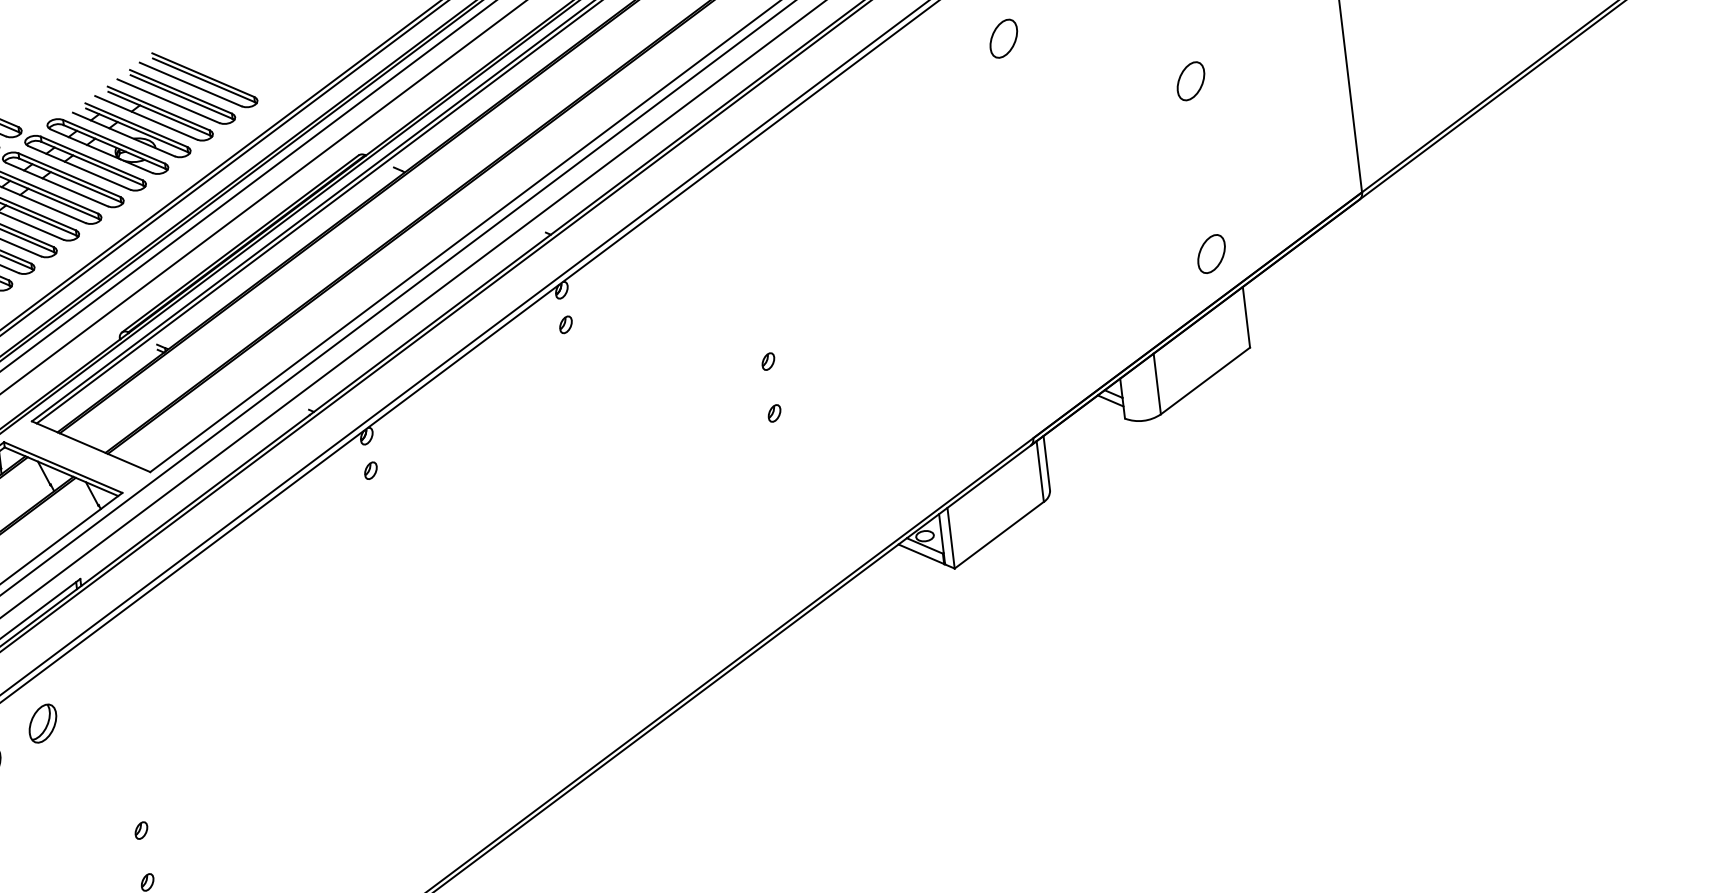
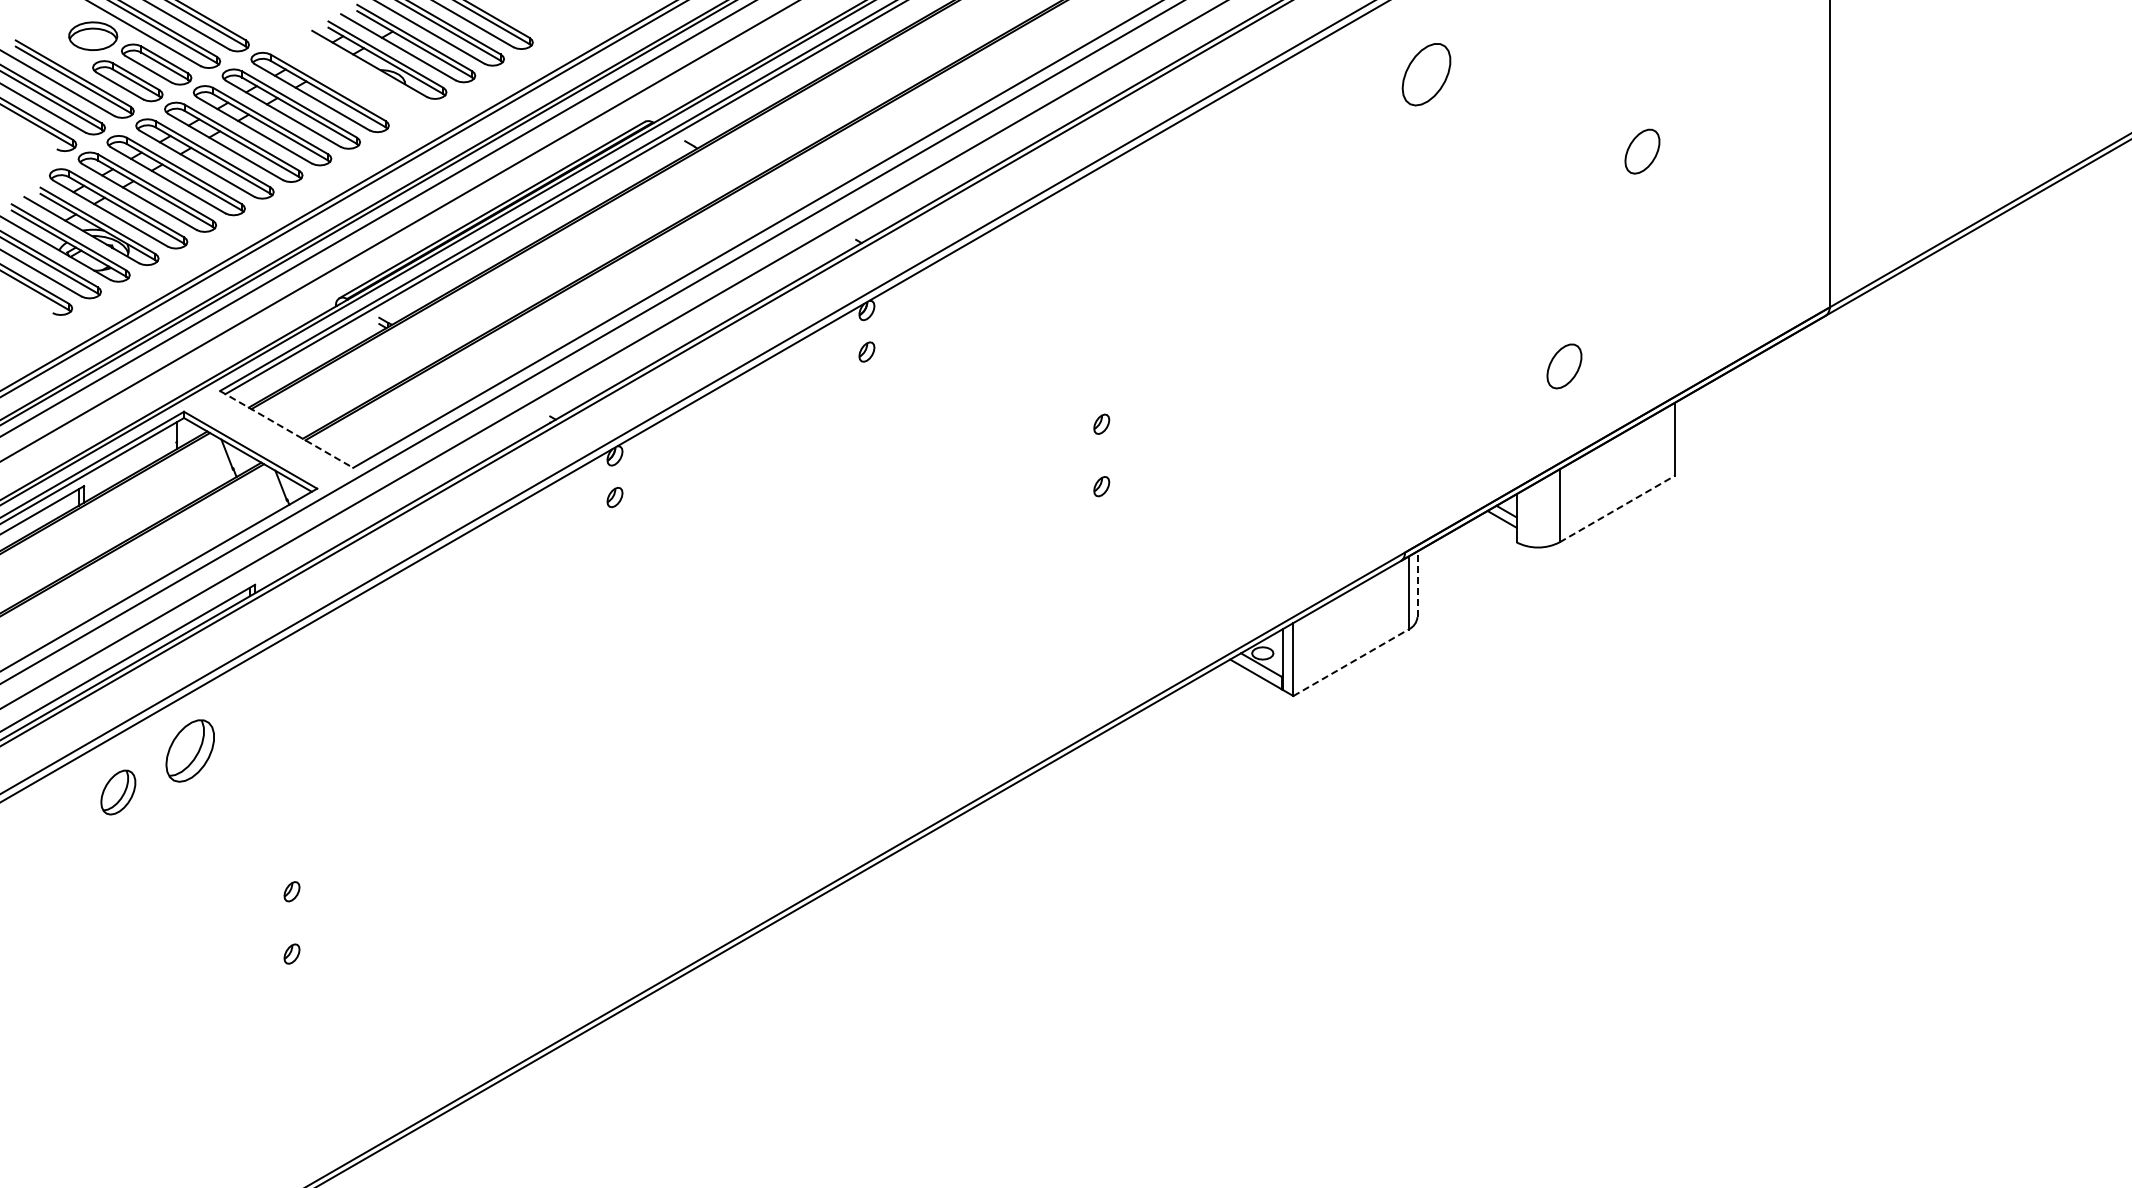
part: (1003, 38) -> (1426, 74), size x1.4
part: (107, 146) -> (348, 75), removed
part: (1211, 254) -> (1564, 366), moved
line: (1205, 380) -> (1617, 508), solid -> dashed
line: (91, 446) -> (286, 429), solid -> dashed
line: (1046, 463) -> (1417, 584), solid -> dashed
line: (999, 534) -> (1351, 662), solid -> dashed
part: (43, 723) -> (190, 750), size x1.4

